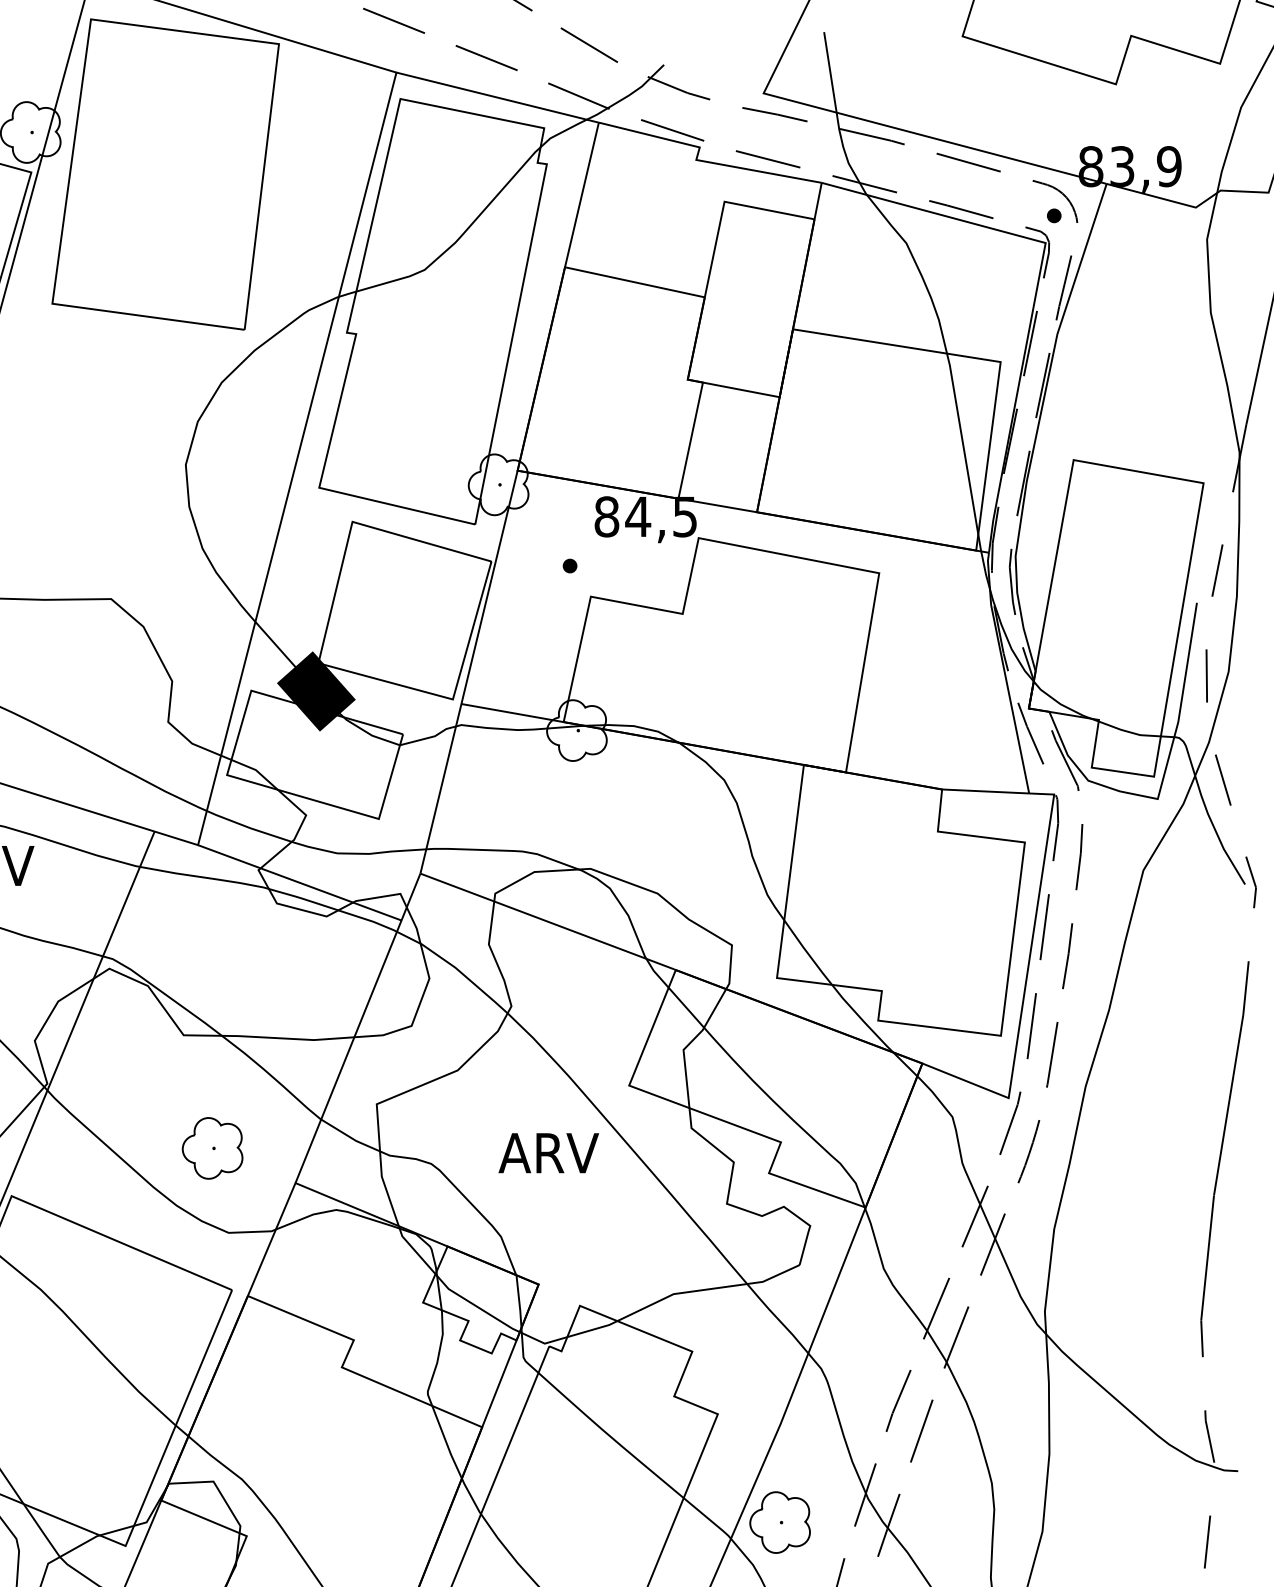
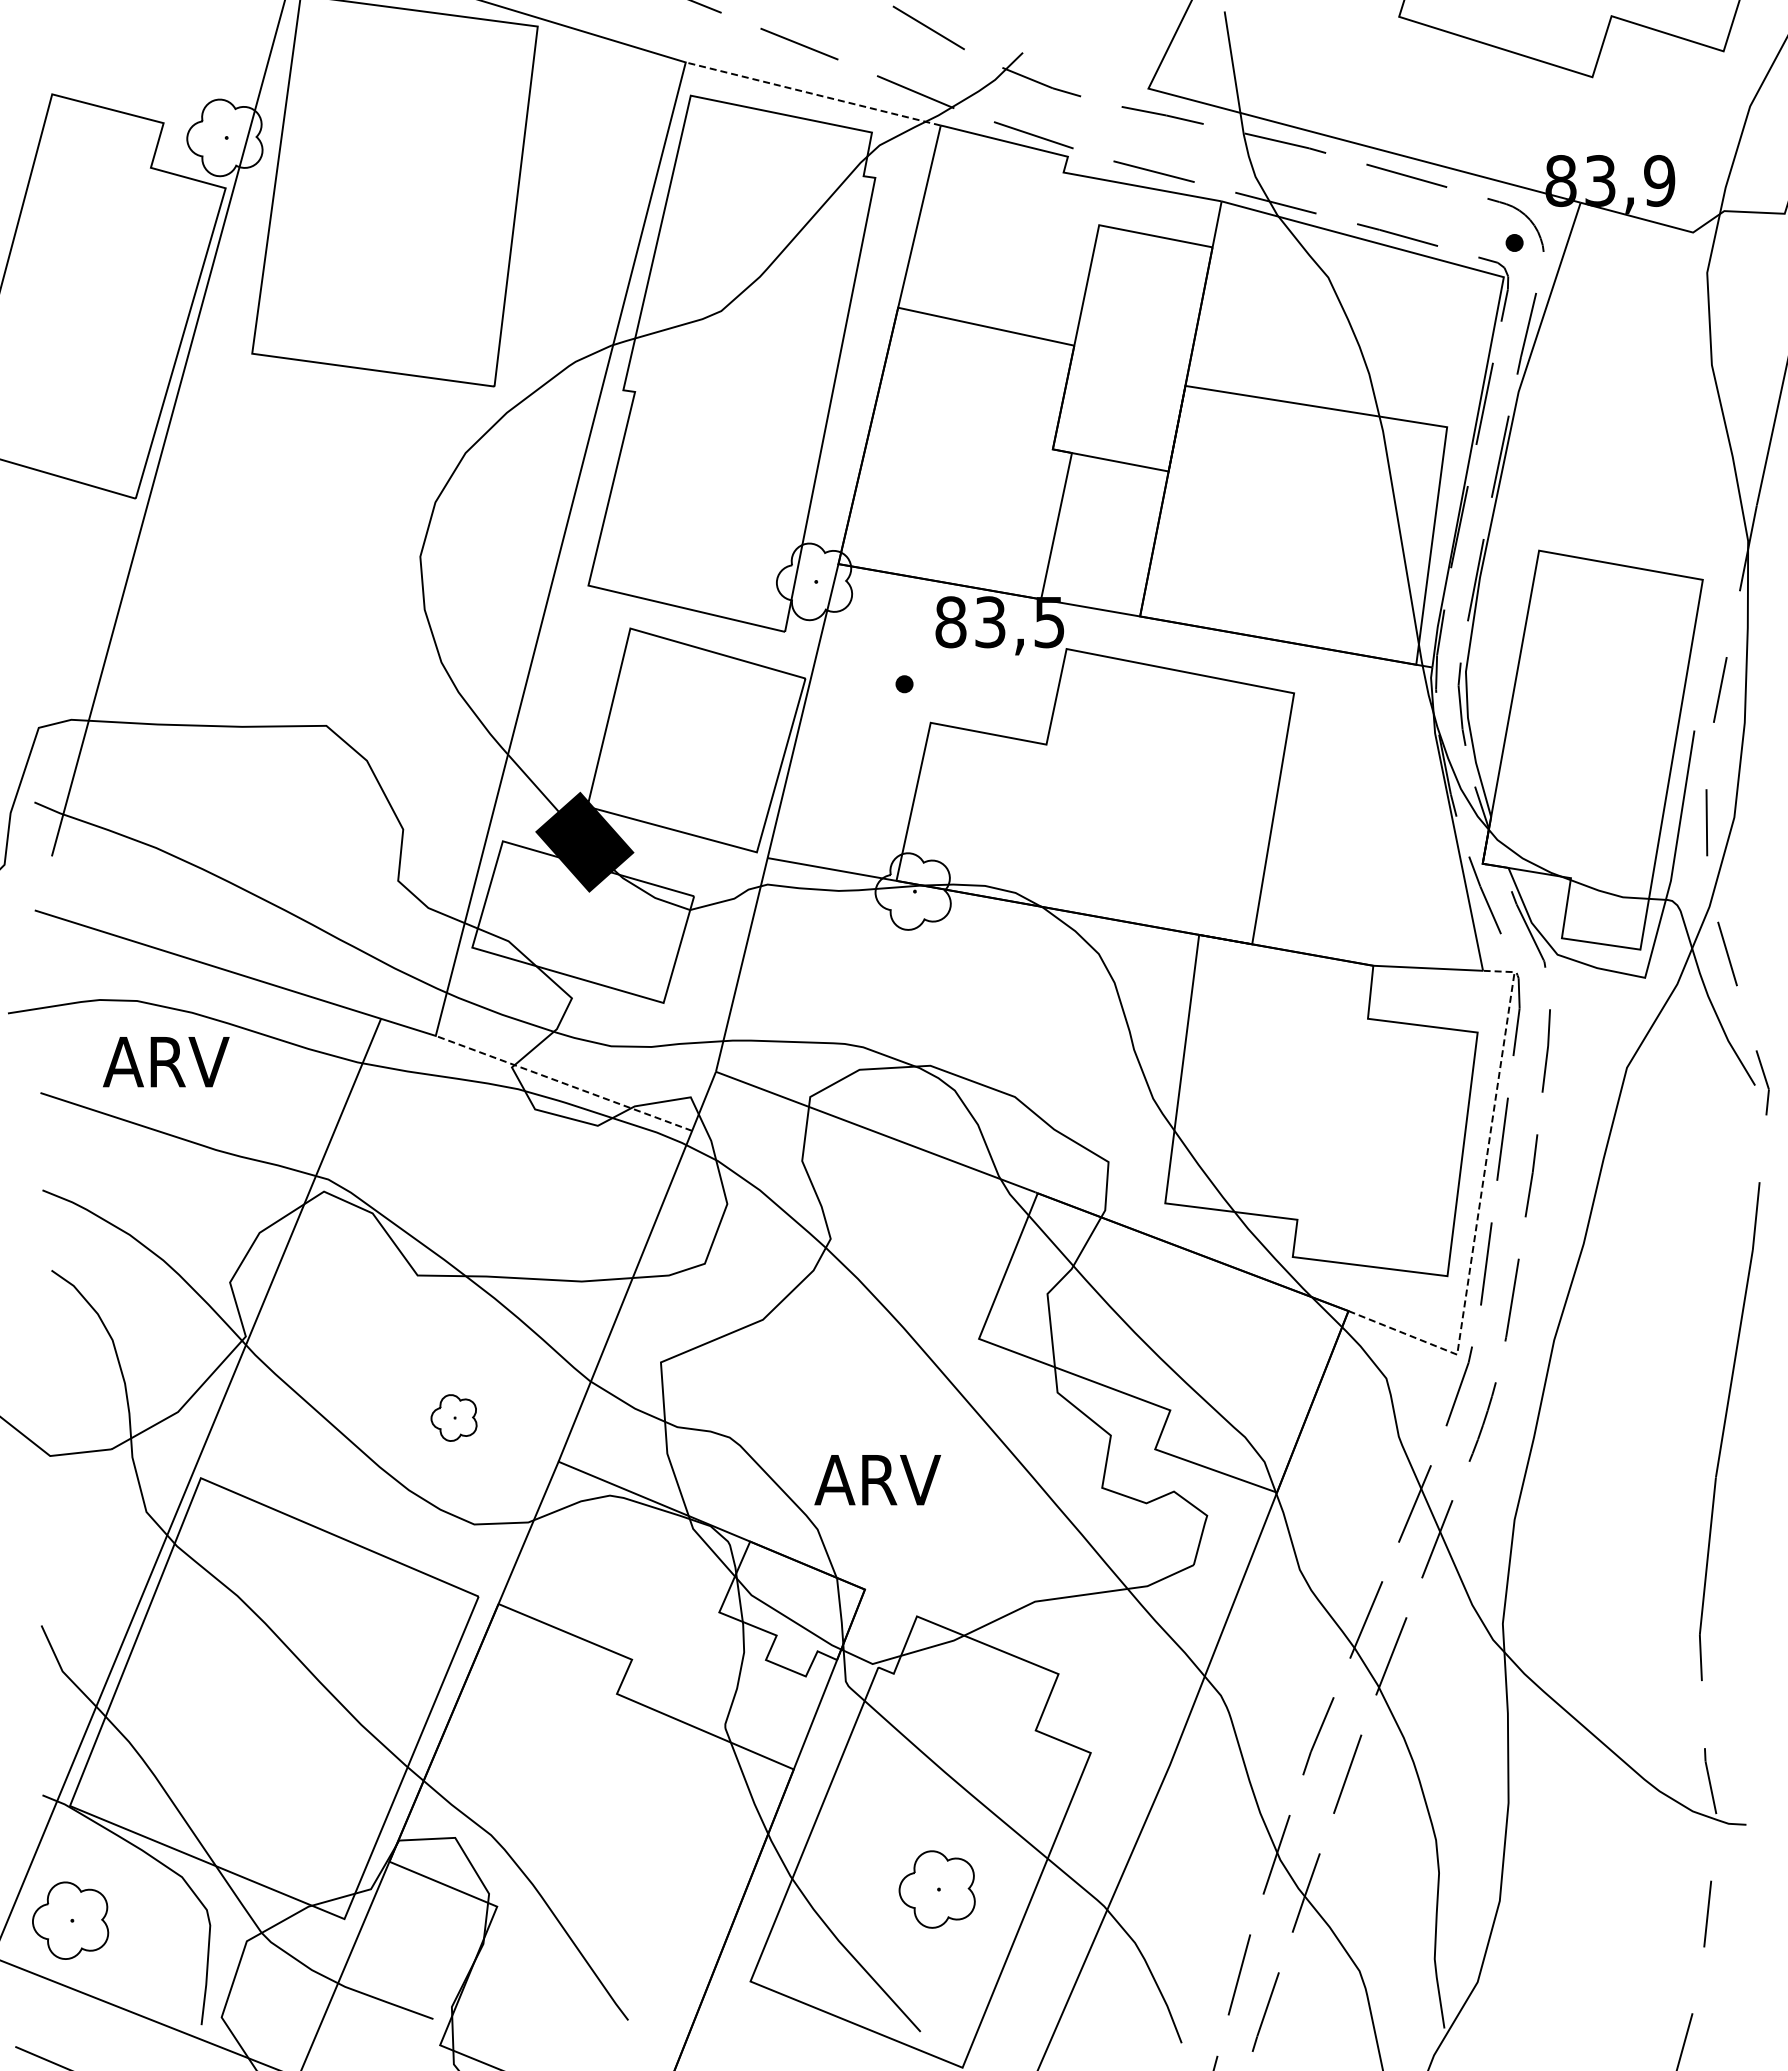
line: (497, 97) -> (812, 93), solid -> dashed
text: (637, 517) -> (989, 622), 84,5 -> 83,5
line: (299, 882) -> (563, 1083), solid -> dashed
line: (1026, 979) -> (1479, 1205), solid -> dashed
part: (212, 1147) -> (453, 1417), size x0.6
text: (548, 1153) -> (877, 1480), moved
part: (779, 1522) -> (936, 1889), moved

